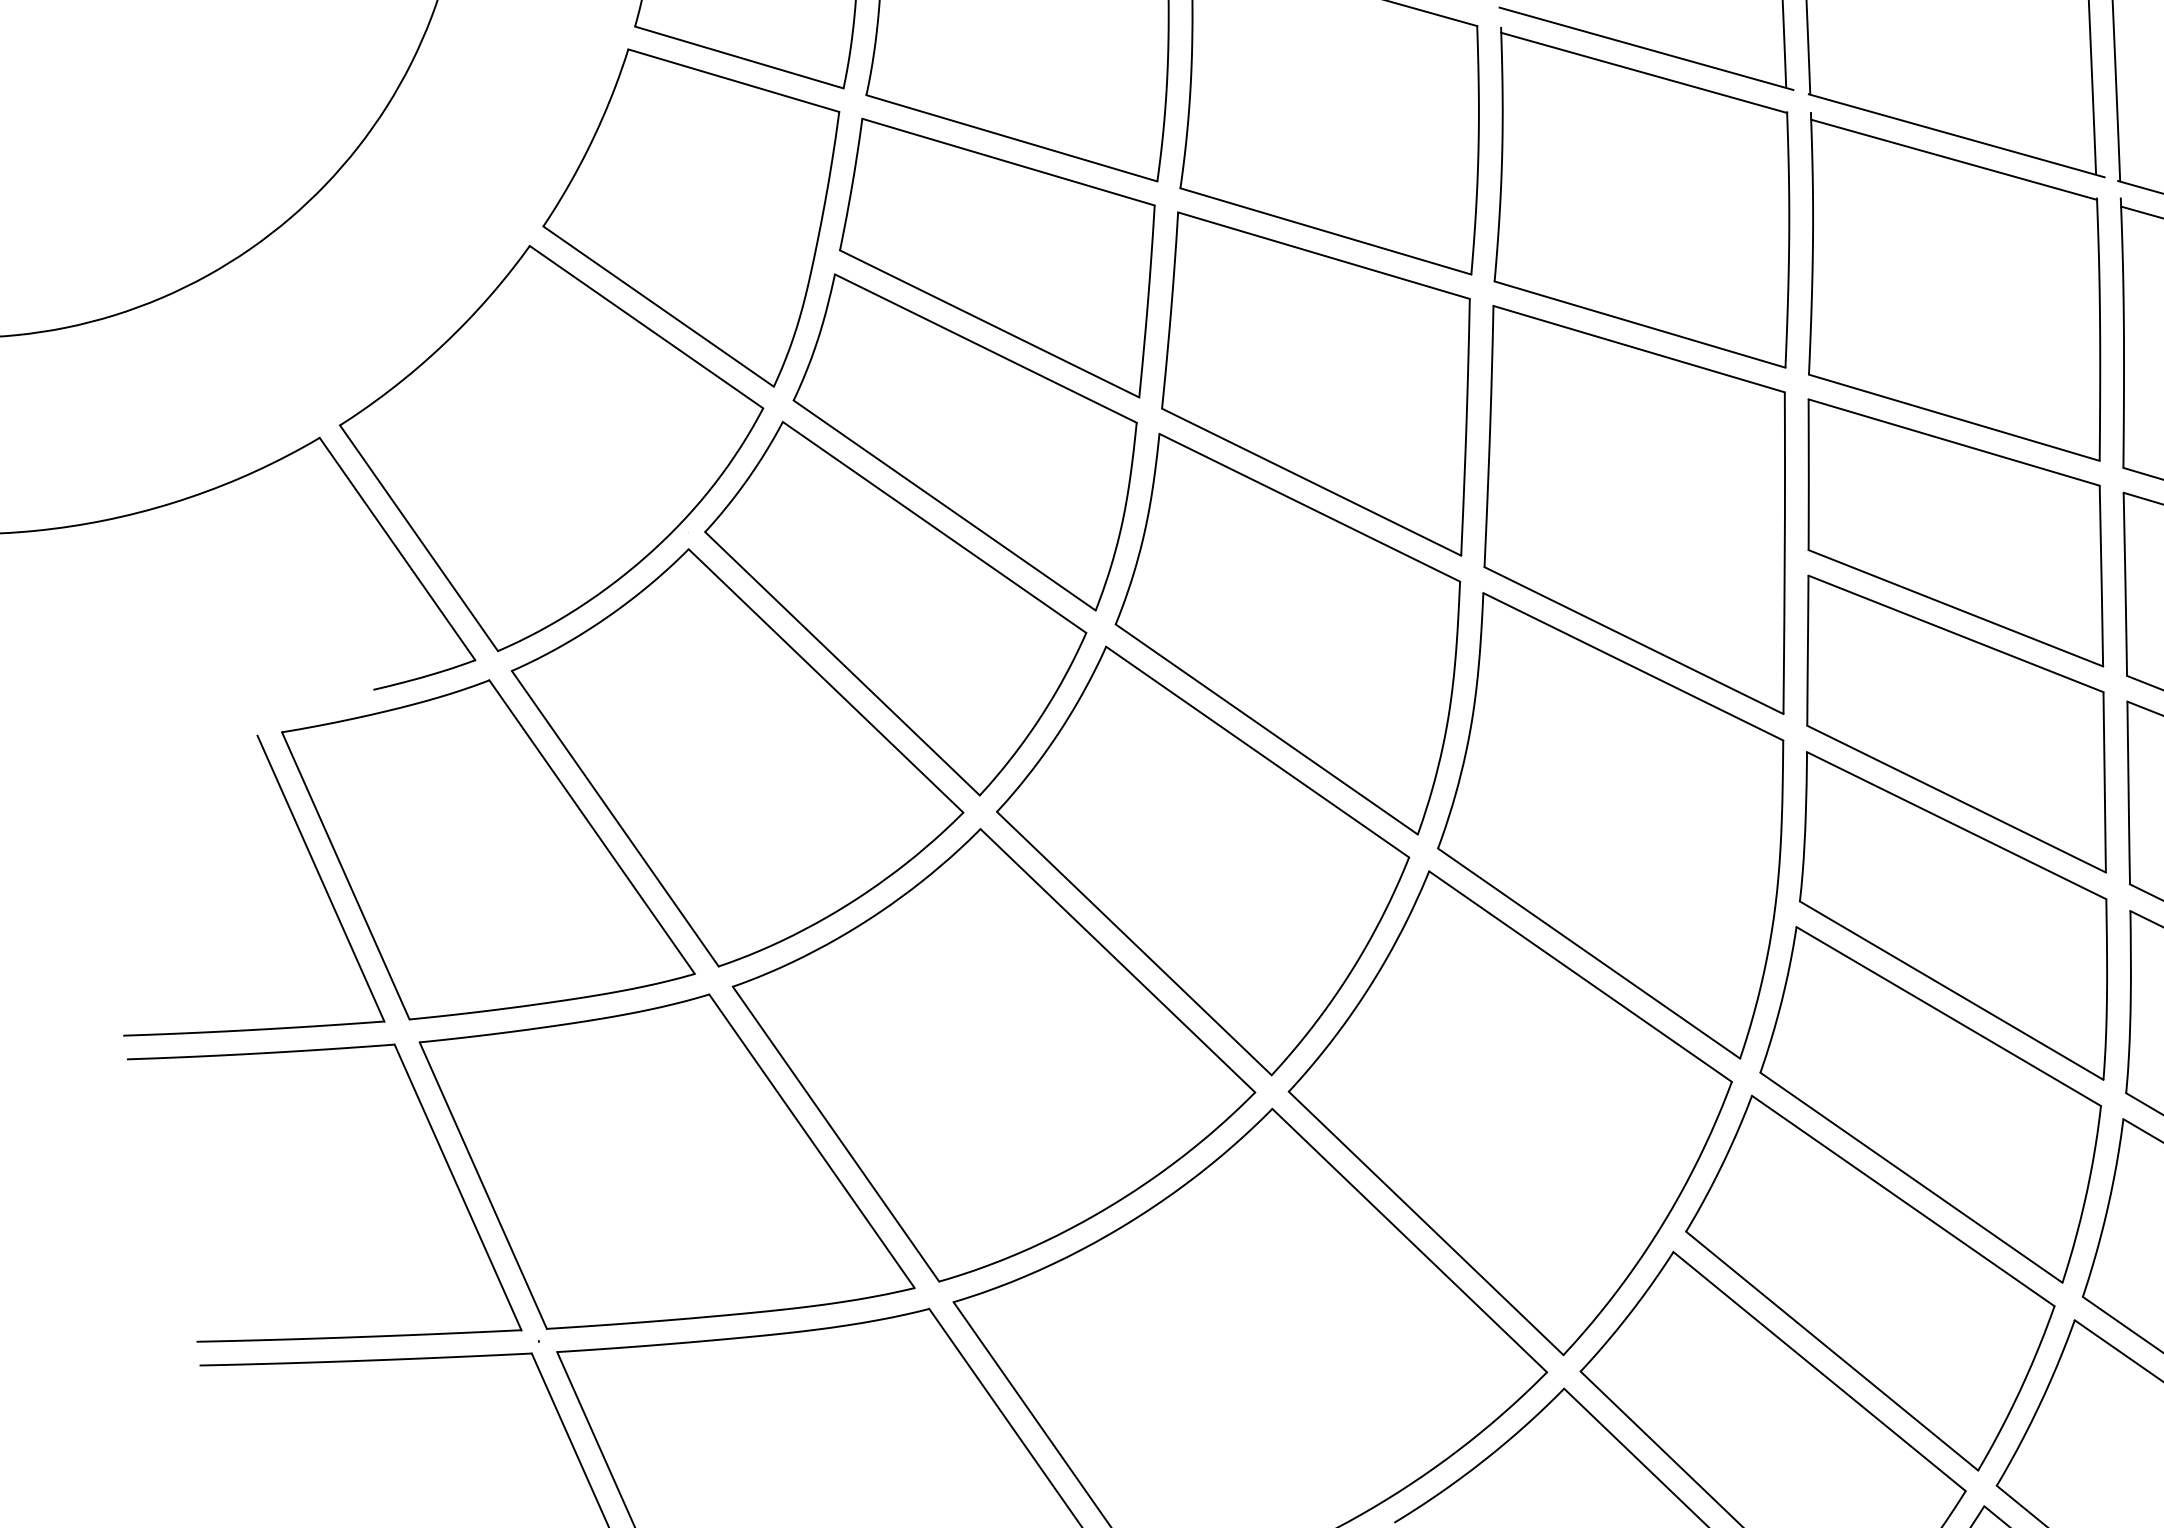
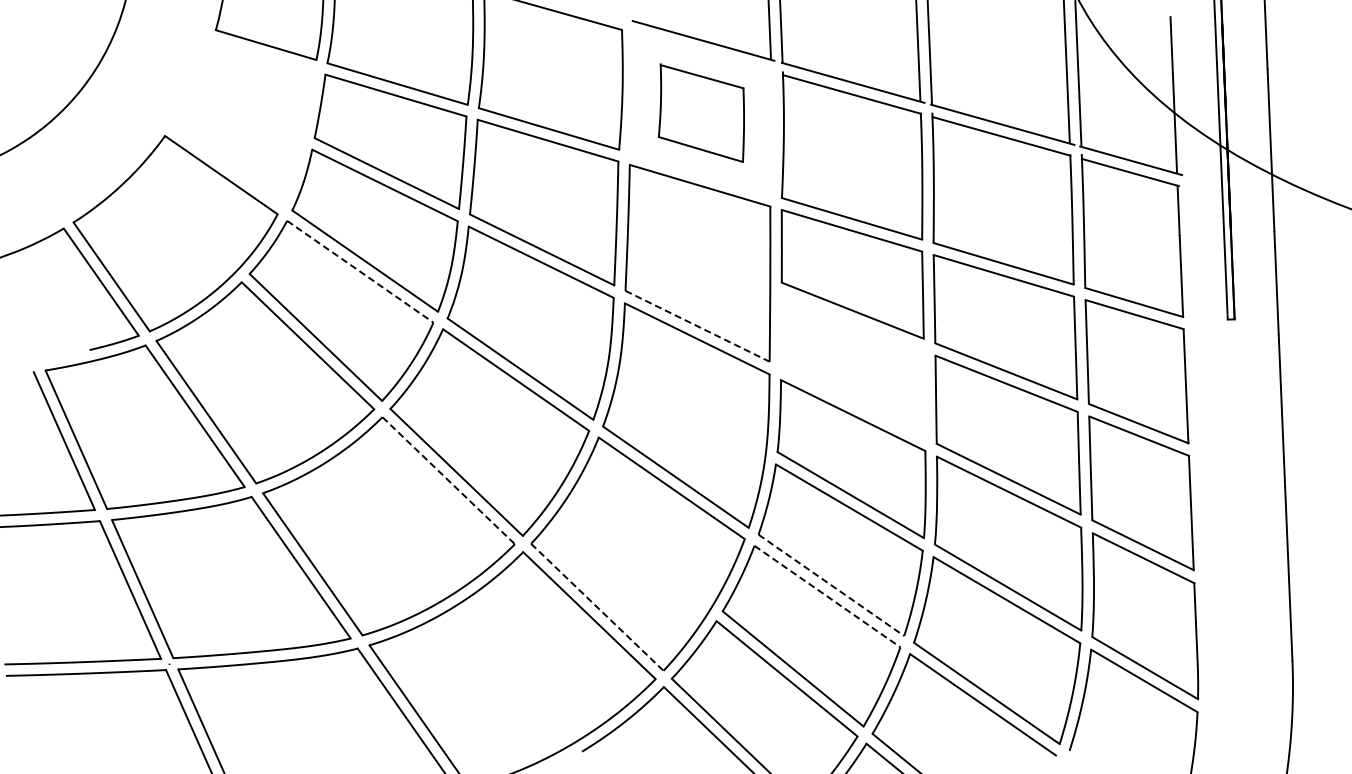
part: (1642, 197) -> (701, 112), size x0.6
part: (690, 217) -> (242, 122), removed
line: (934, 529) -> (360, 272), solid -> dashed
line: (1635, 641) -> (698, 326), solid -> dashed
part: (1957, 723) -> (853, 366), removed
line: (1117, 960) -> (448, 480), solid -> dashed
line: (1911, 1178) -> (831, 585), solid -> dashed
line: (1903, 1200) -> (827, 596), solid -> dashed
line: (1426, 1223) -> (597, 607), solid -> dashed

